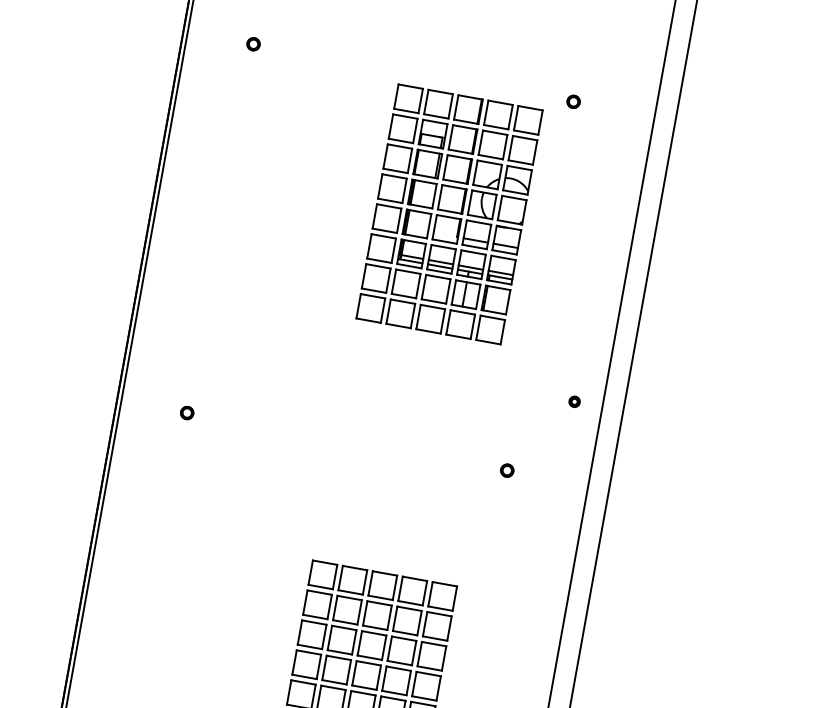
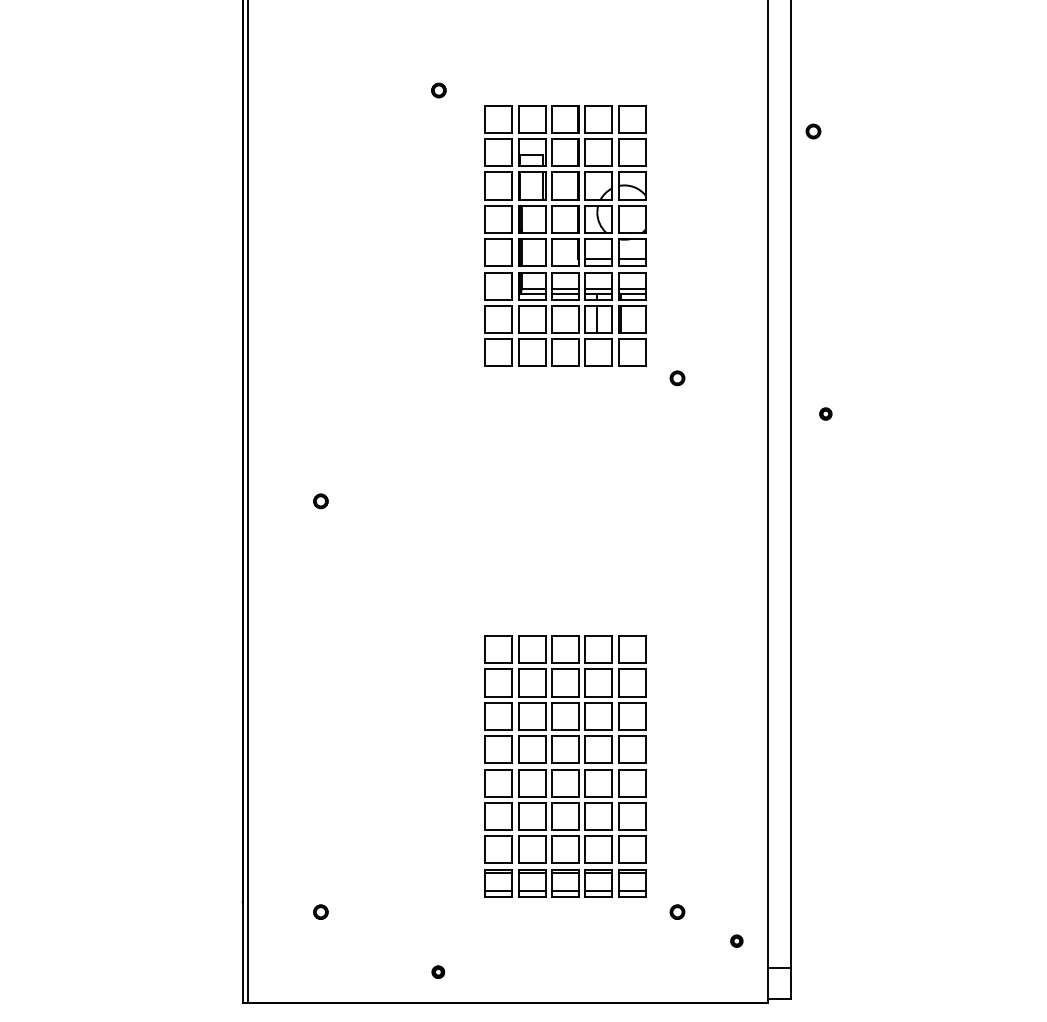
part: (253, 44) -> (438, 90), moved
part: (573, 101) -> (813, 131), moved
part: (574, 401) -> (825, 413), moved
part: (507, 470) -> (677, 378), moved

